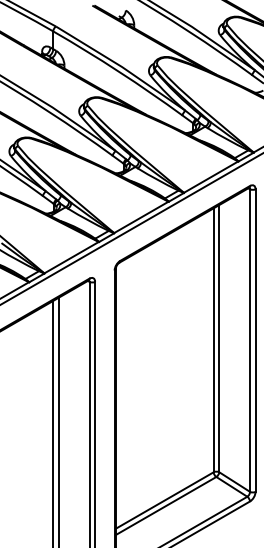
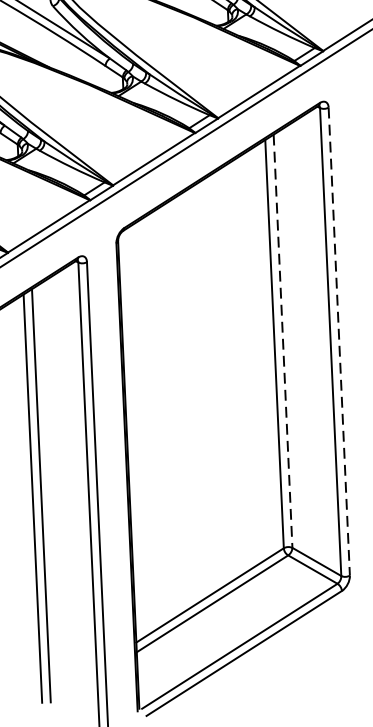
line: (219, 338) -> (283, 341), solid -> dashed
line: (255, 341) -> (339, 343), solid -> dashed

